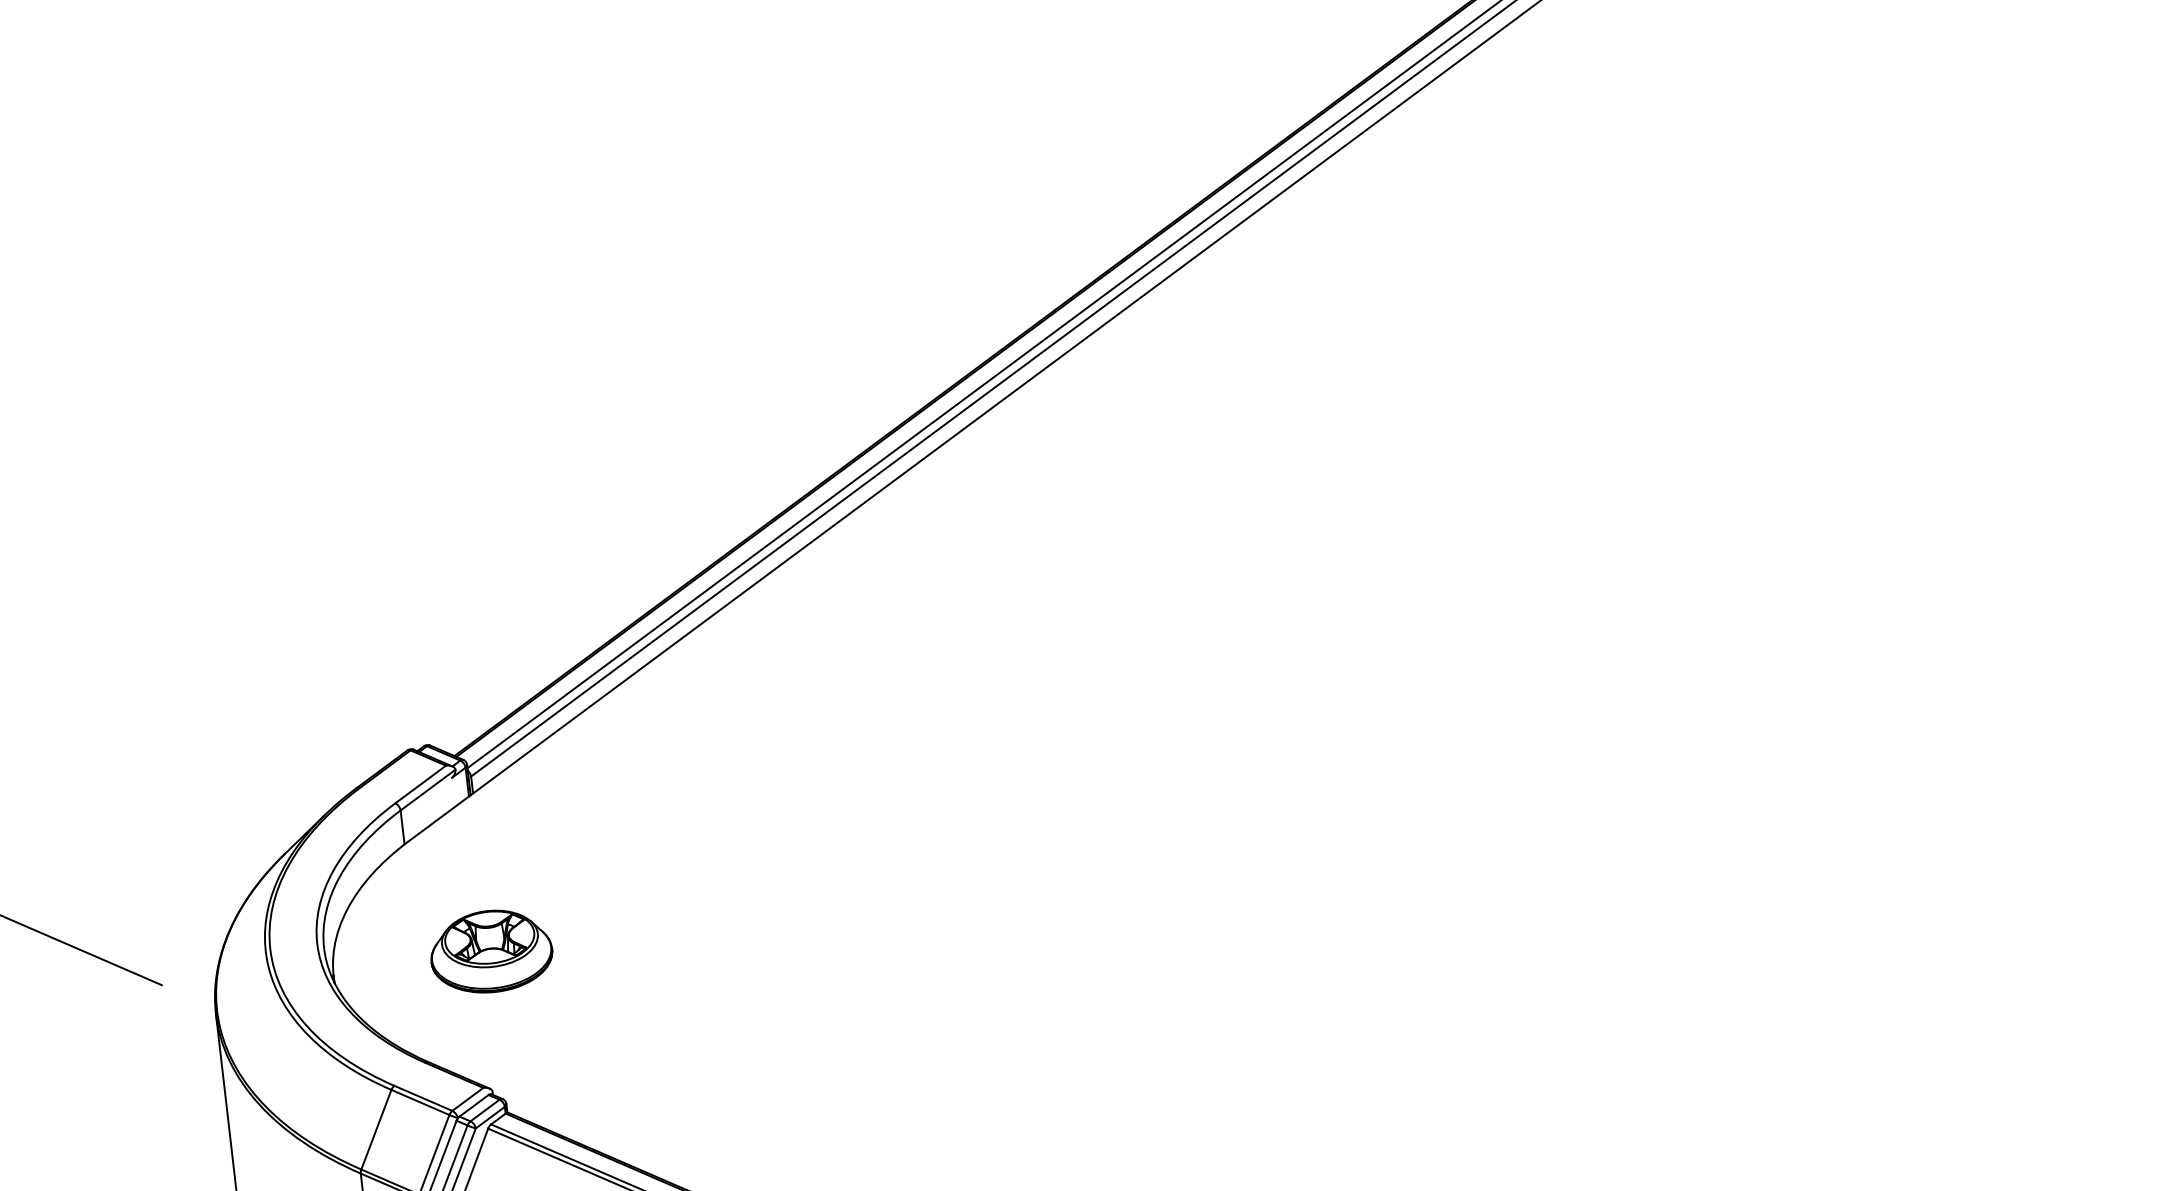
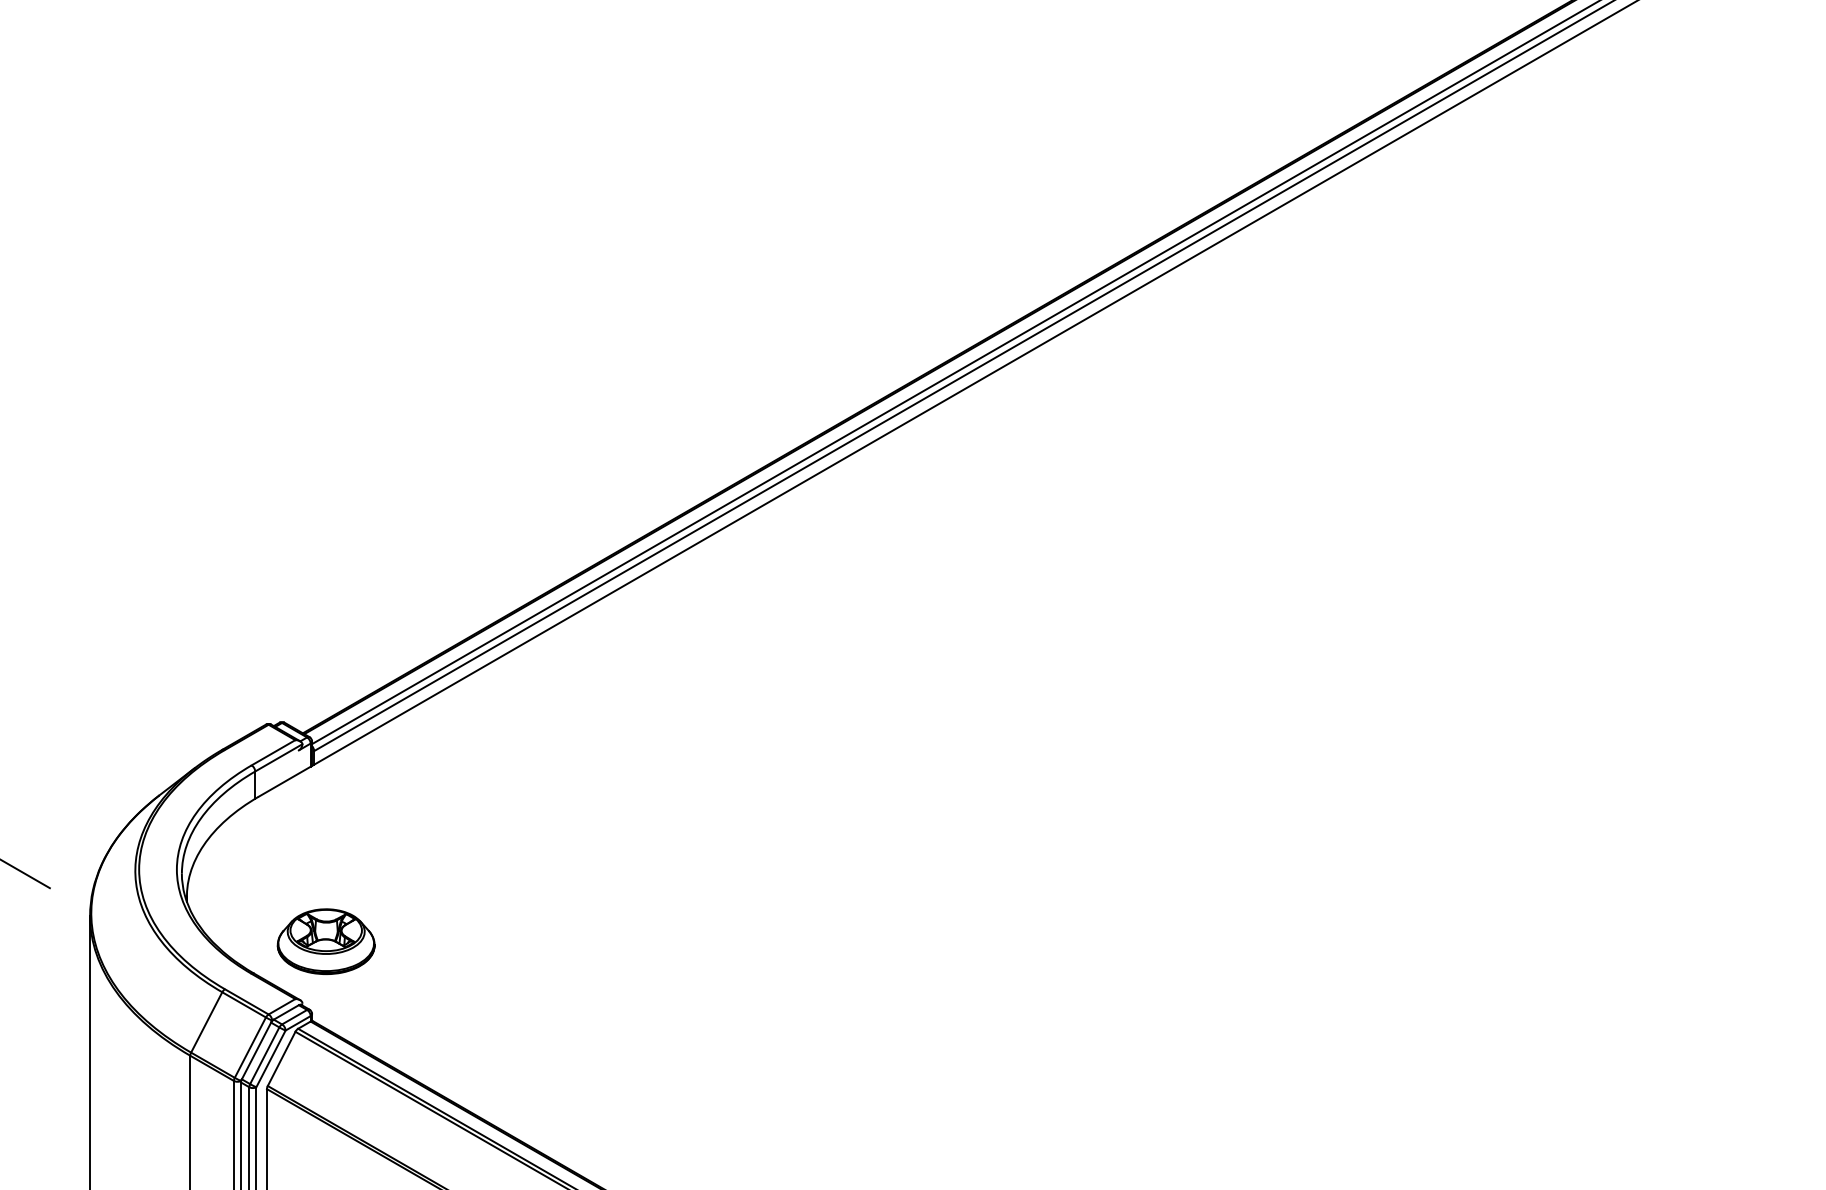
part: (490, 951) -> (325, 941), moved

